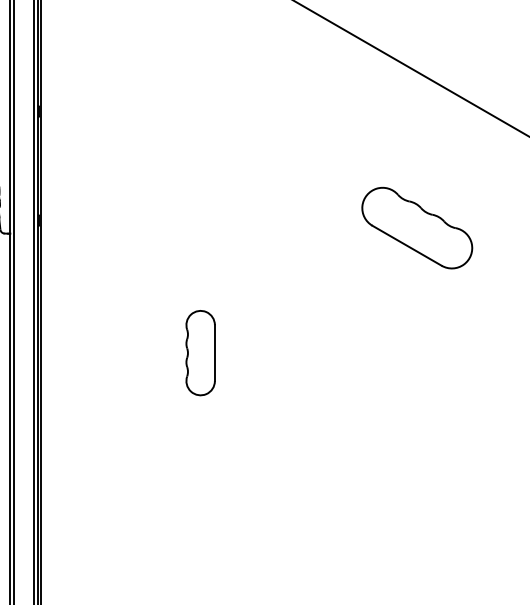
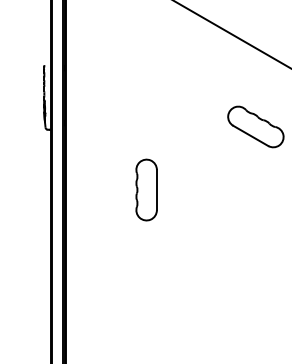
part: (200, 352) -> (146, 189), size x1.43

